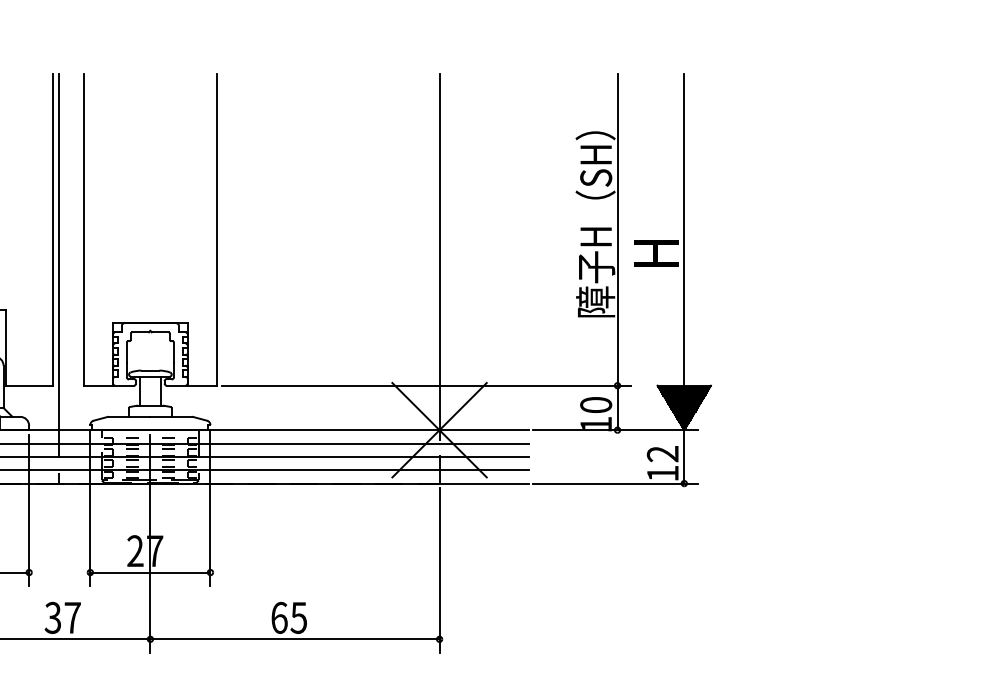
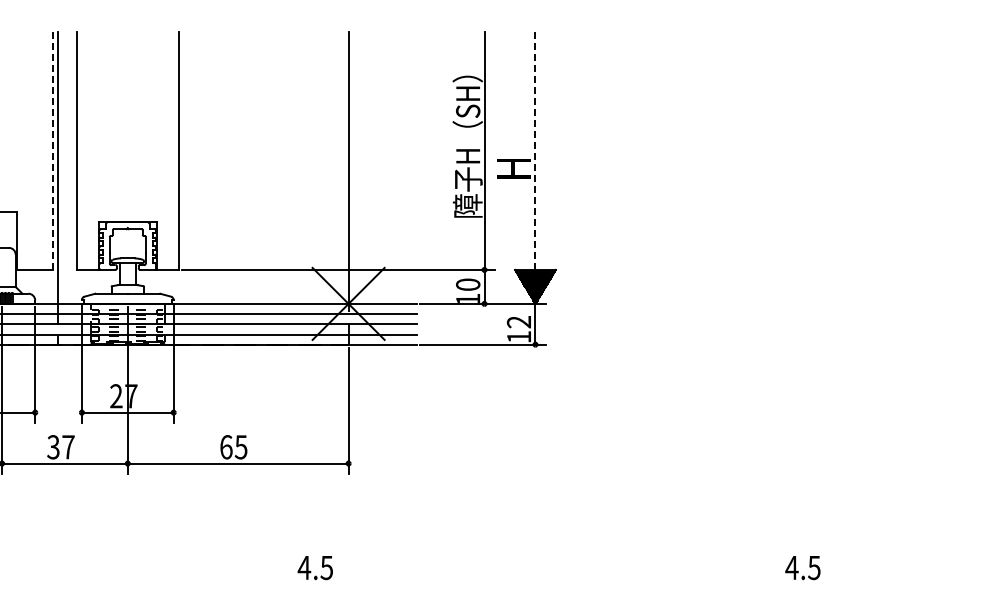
line: (53, 230) -> (53, 151), solid -> dashed
line: (684, 252) -> (535, 168), solid -> dashed

